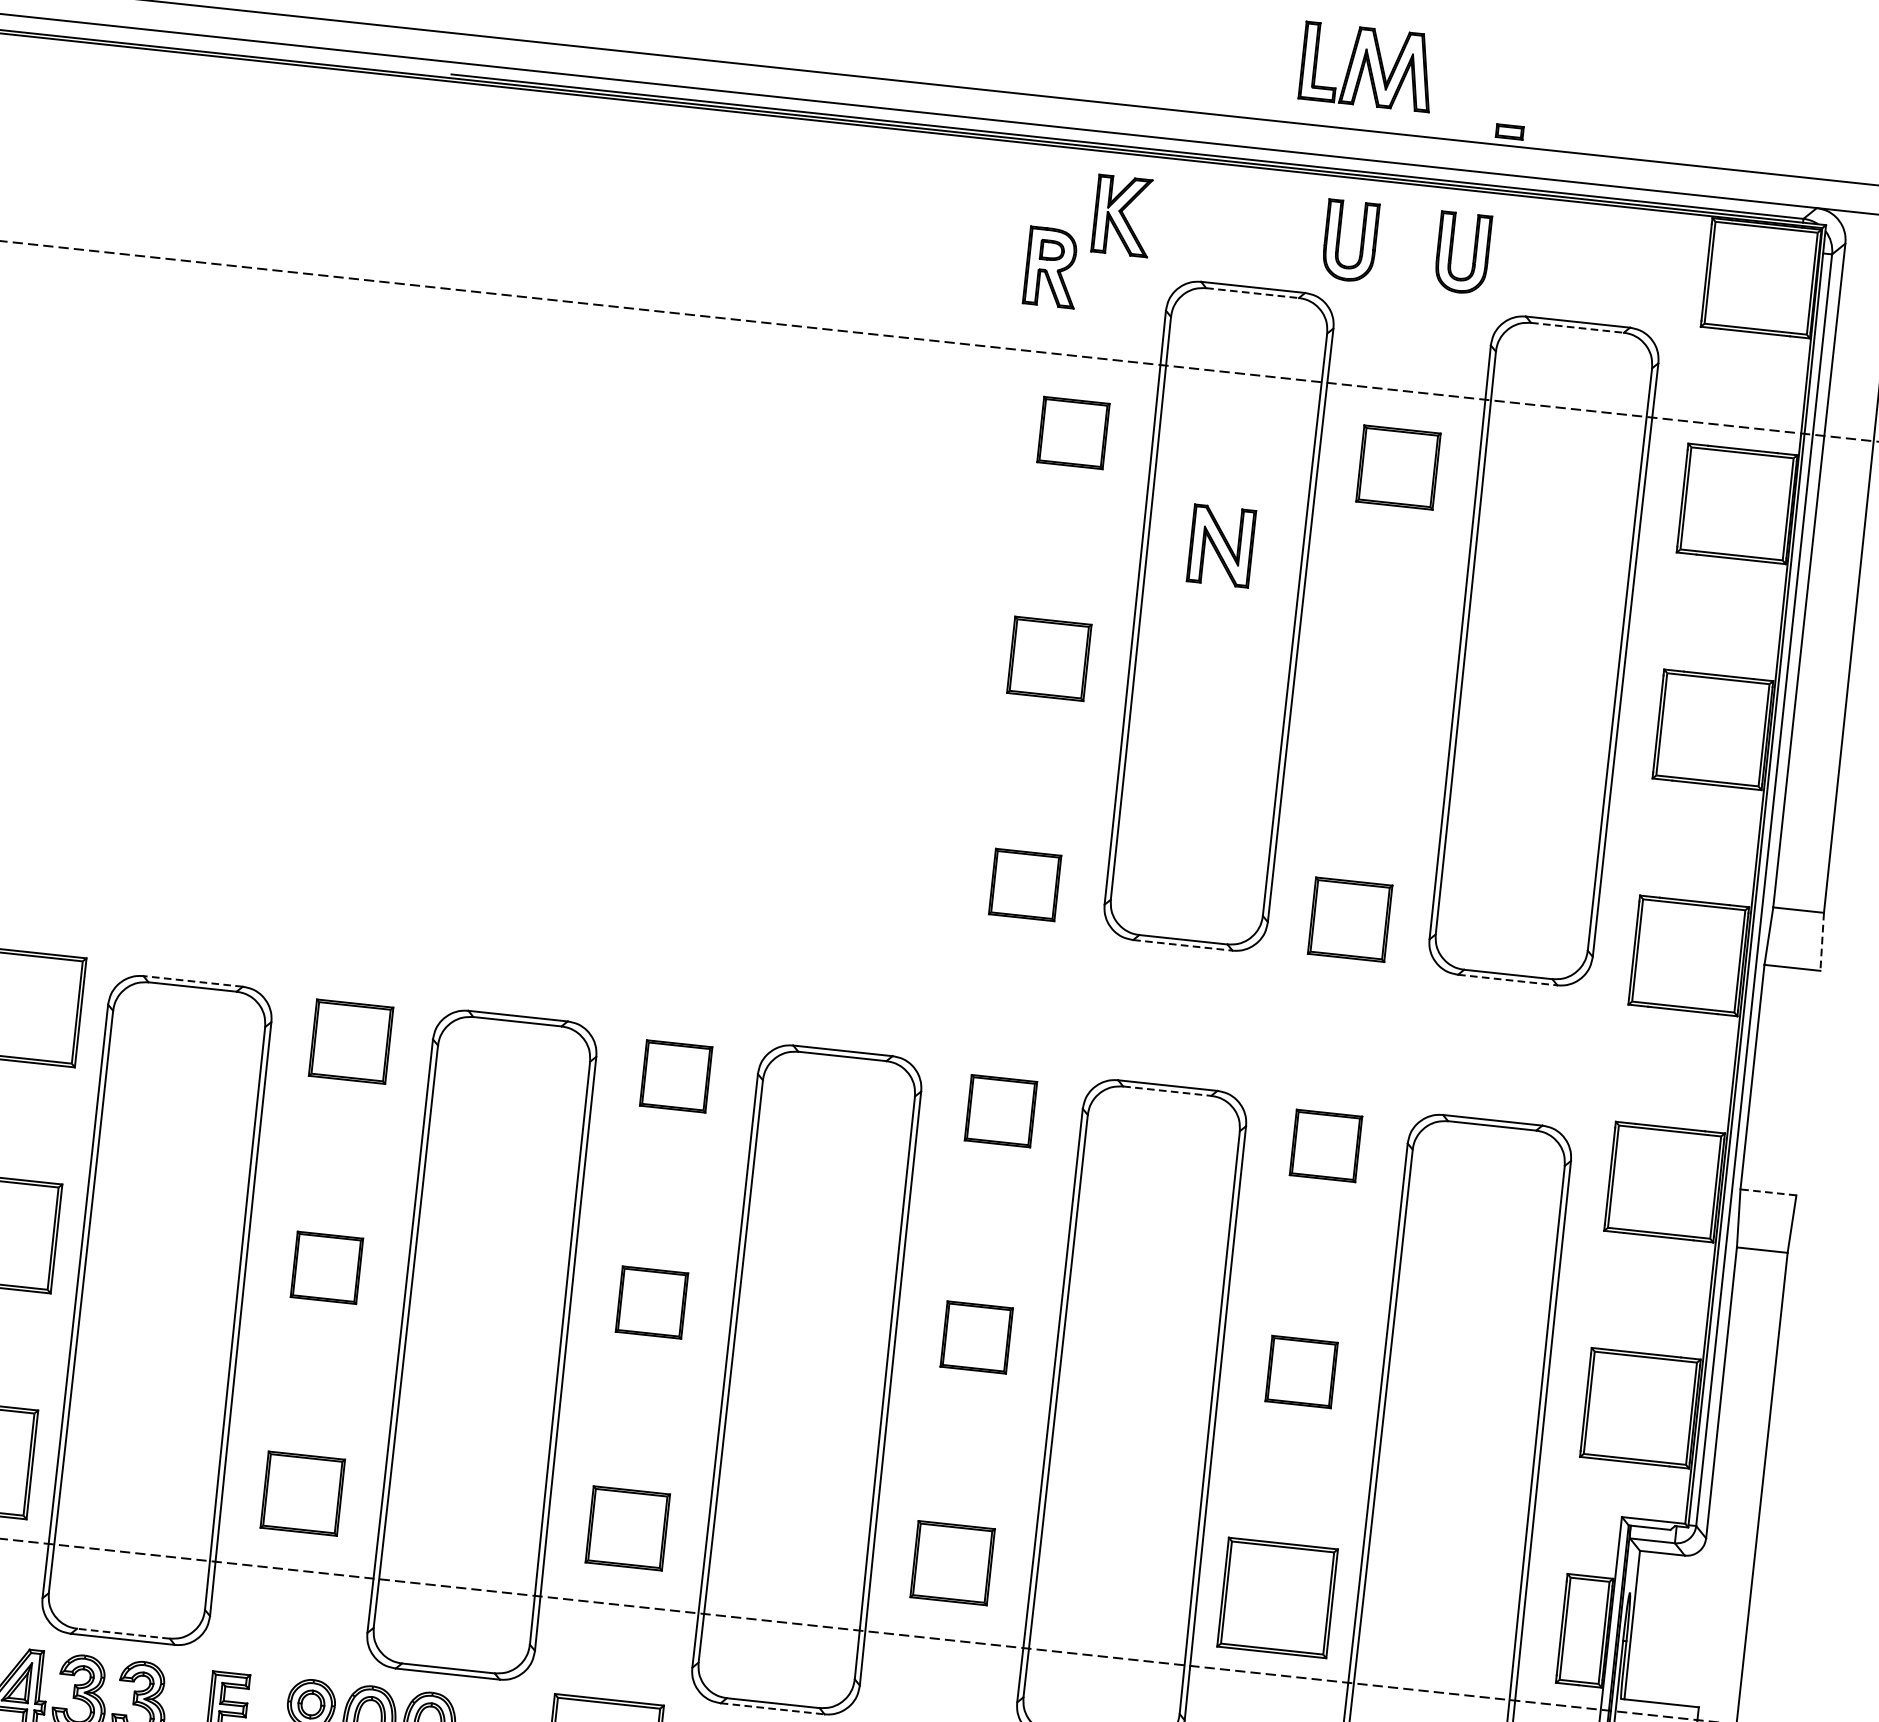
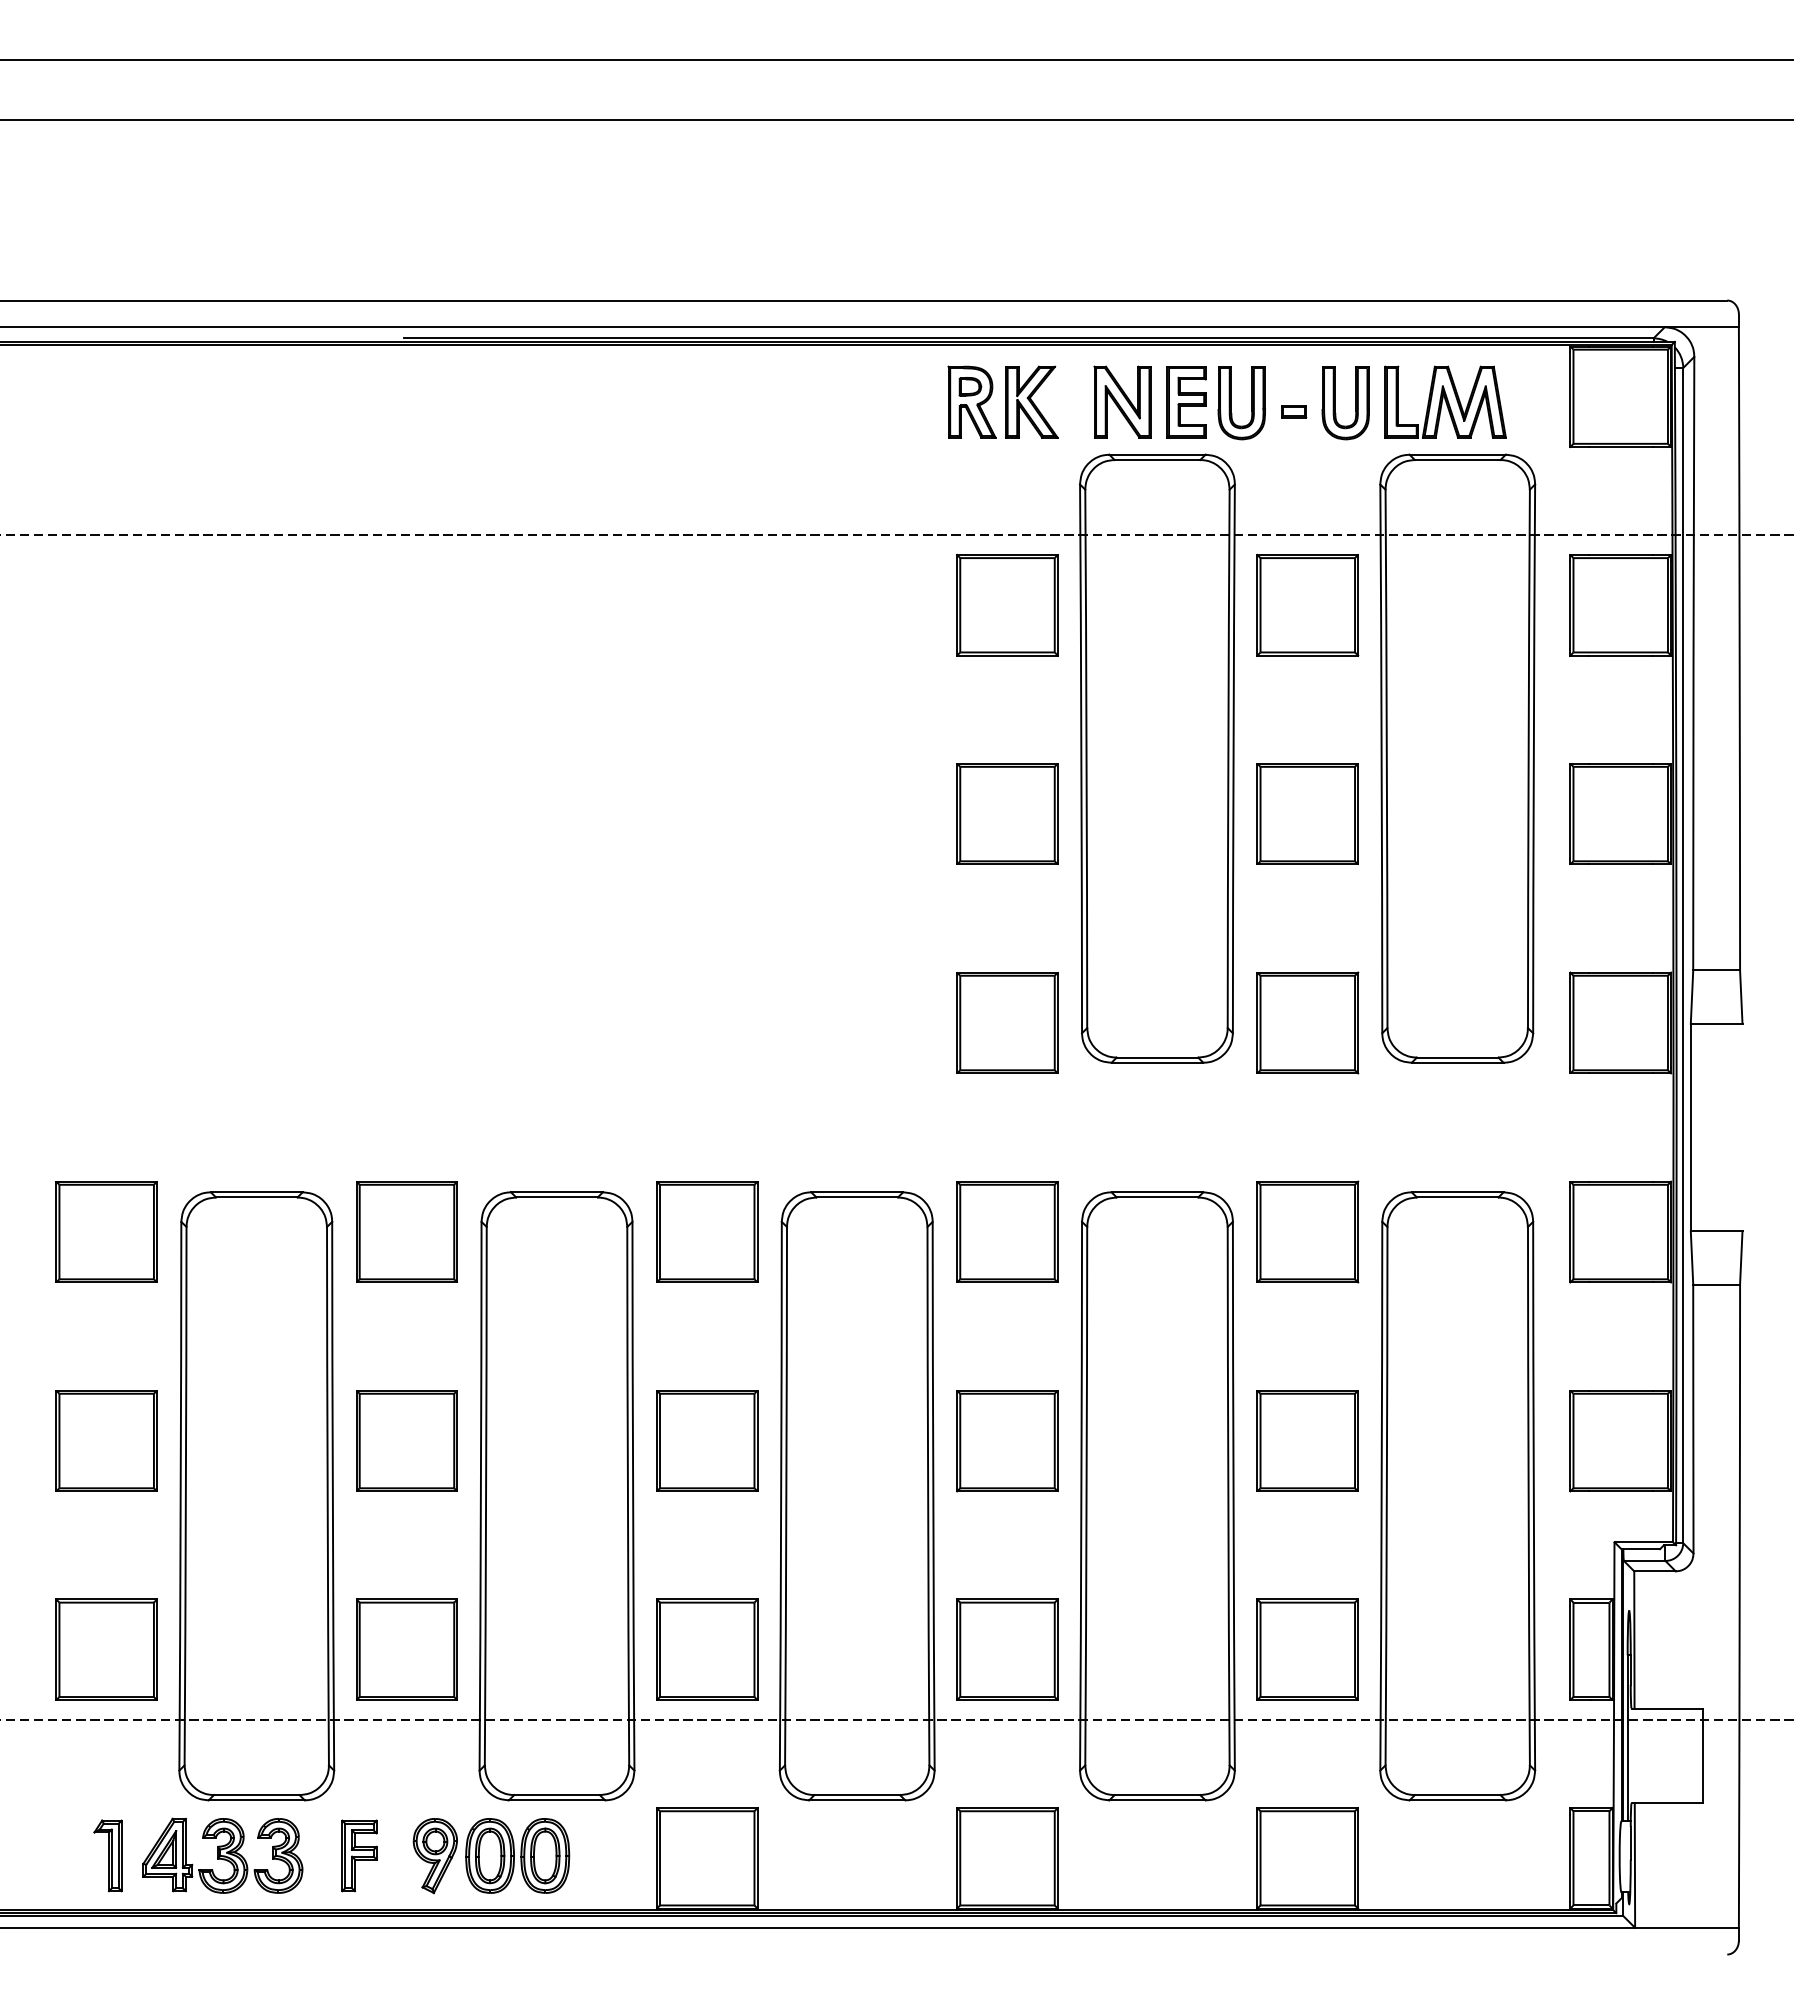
part: (1367, 66) -> (1445, 401), moved
part: (1510, 131) -> (1294, 411), moved
part: (1290, 234) -> (1186, 402), added
part: (1051, 266) -> (971, 401), moved
line: (1252, 293) -> (1157, 460), dashed -> solid
line: (1577, 328) -> (1457, 460), dashed -> solid
part: (1073, 433) -> (1007, 605), size x1.67
part: (1398, 466) -> (1307, 604), size x1.43
part: (1221, 545) -> (1122, 401), moved
part: (1049, 658) -> (1007, 813), size x1.43
part: (1374, 692) -> (1307, 813), added
part: (1025, 884) -> (1007, 1022), size x1.67
part: (1349, 919) -> (1307, 1022), size x1.43
line: (1822, 942) -> (1741, 997), dashed -> solid
line: (1182, 945) -> (1157, 1062), dashed -> solid
line: (1507, 979) -> (1457, 1062), dashed -> solid
line: (192, 981) -> (256, 1192), dashed -> solid
part: (350, 1041) -> (406, 1231), size x1.43
part: (676, 1075) -> (707, 1231), size x1.67
line: (1167, 1091) -> (1157, 1197), dashed -> solid
part: (1001, 1110) -> (1007, 1231), size x1.67
part: (1325, 1145) -> (1307, 1231), size x1.67
line: (1768, 1192) -> (1716, 1231), dashed -> solid
part: (326, 1267) -> (406, 1440), size x1.67
part: (652, 1302) -> (707, 1440), size x1.67
part: (976, 1337) -> (1007, 1441), size x1.67
part: (1301, 1371) -> (1307, 1440), size x1.67
part: (302, 1493) -> (406, 1649), size x1.43
part: (628, 1528) -> (707, 1649), size x1.43
part: (952, 1562) -> (1007, 1649), size x1.43
line: (123, 1634) -> (256, 1795), dashed -> solid
line: (772, 1709) -> (857, 1800), dashed -> solid

